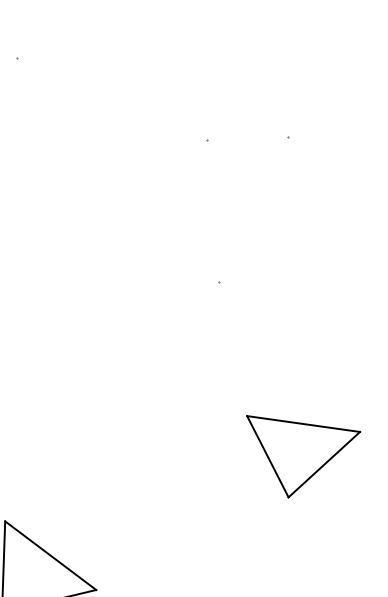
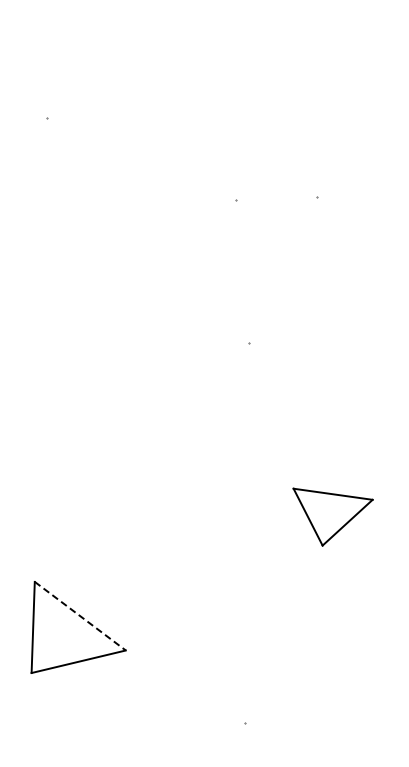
part: (302, 456) -> (332, 516), size x0.7
line: (50, 556) -> (80, 616), solid -> dashed

